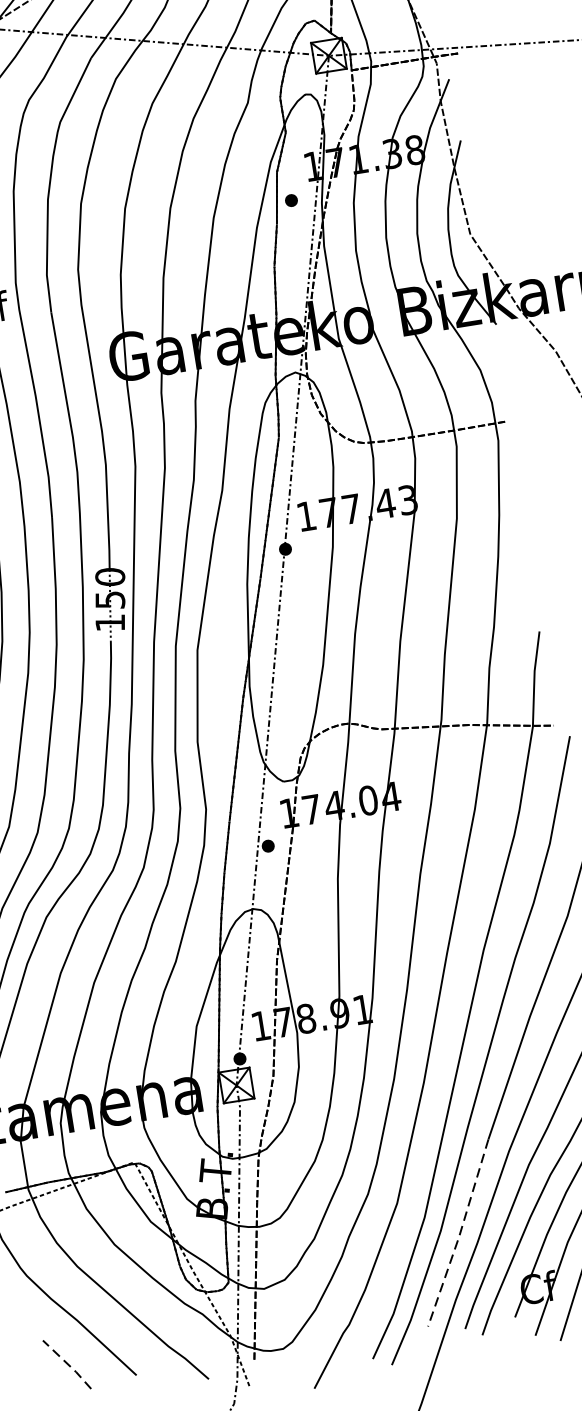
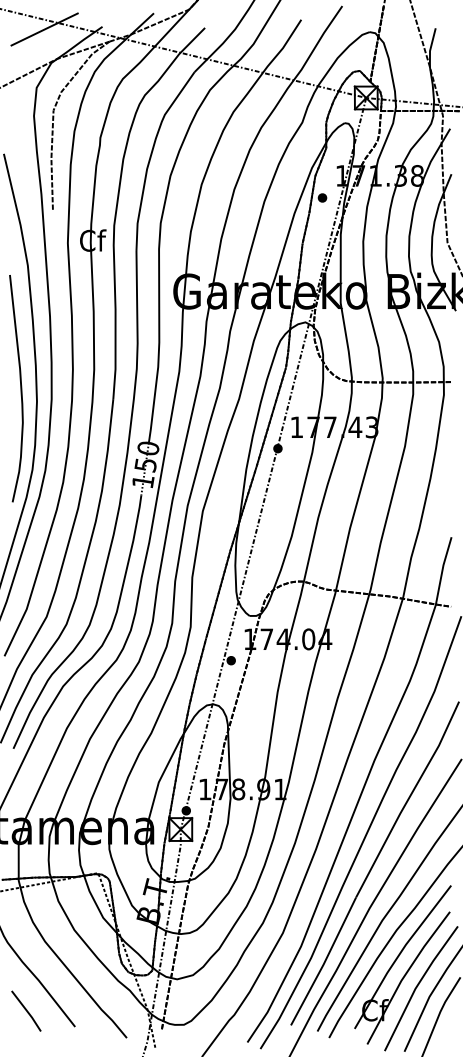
line: (459, 1234) -> (324, 962), dashed -> solid
line: (68, 1364) -> (27, 1011), dashed -> solid

